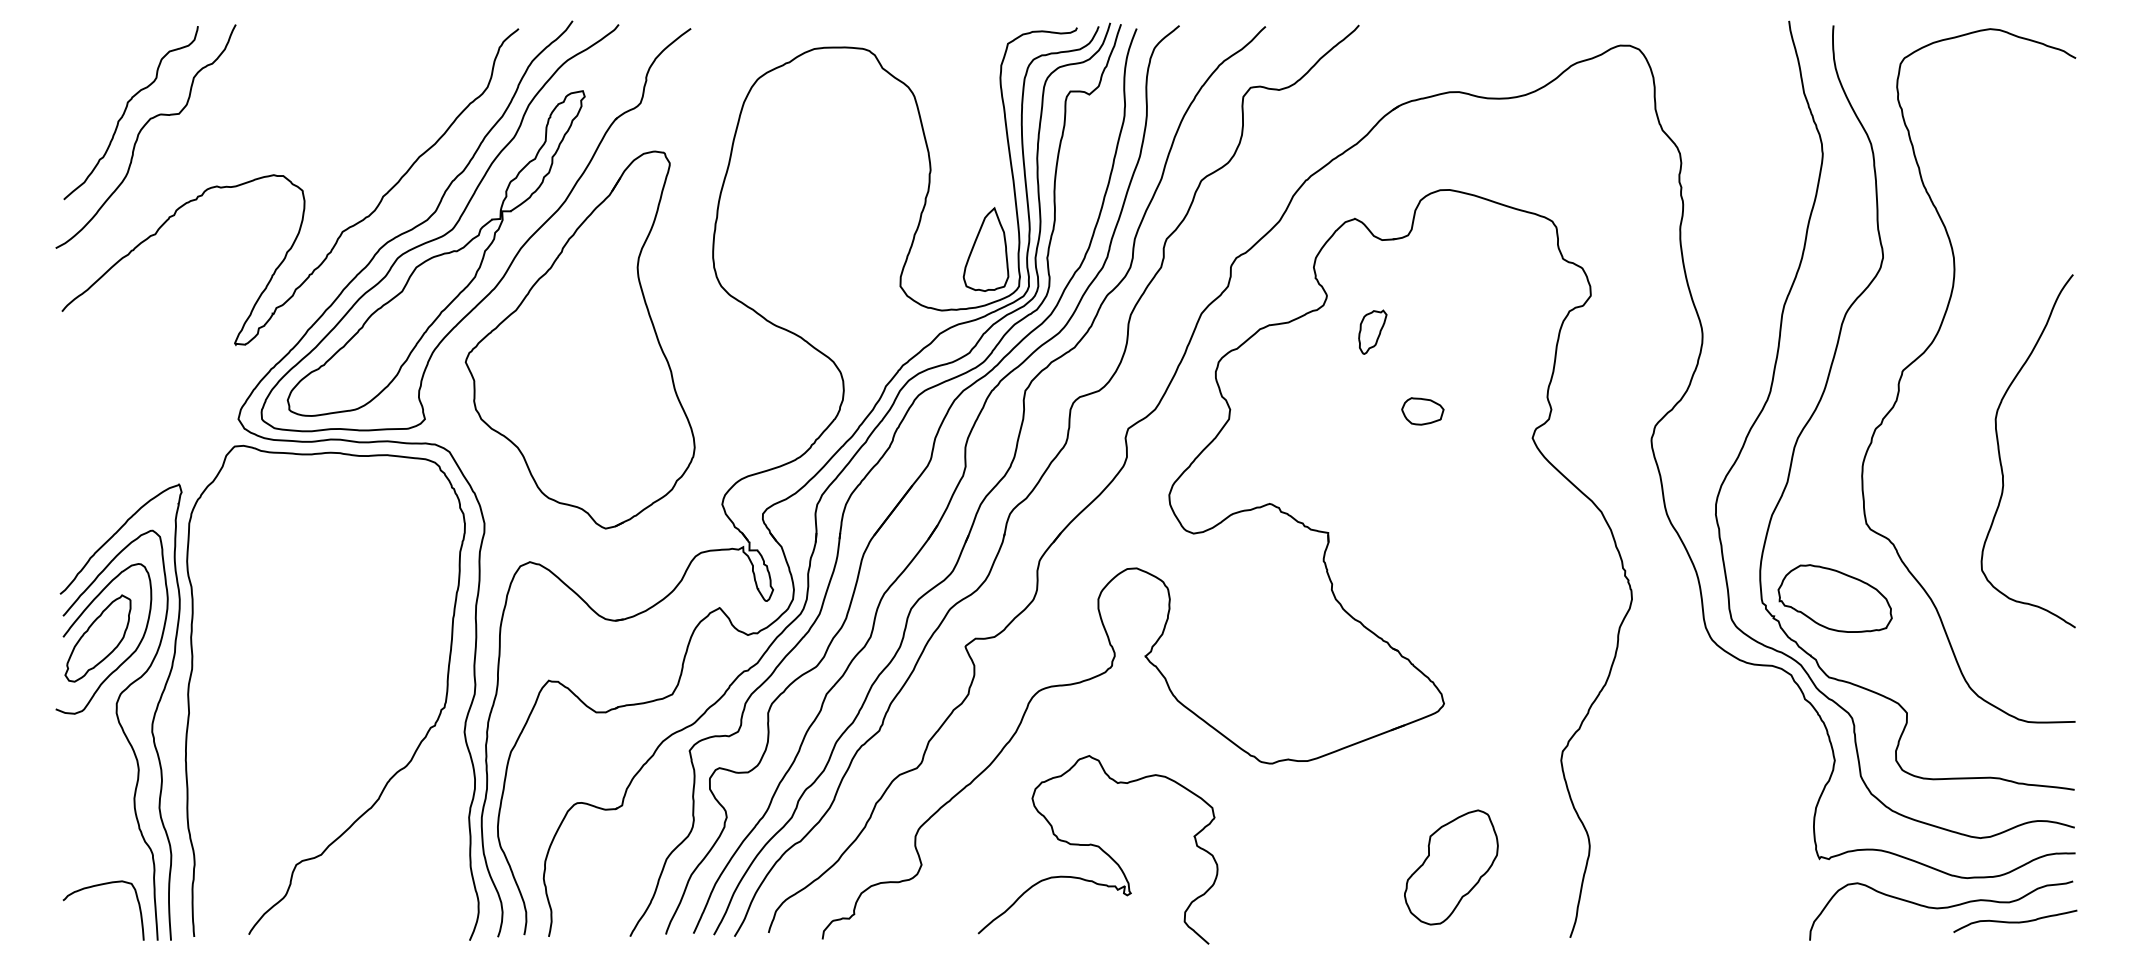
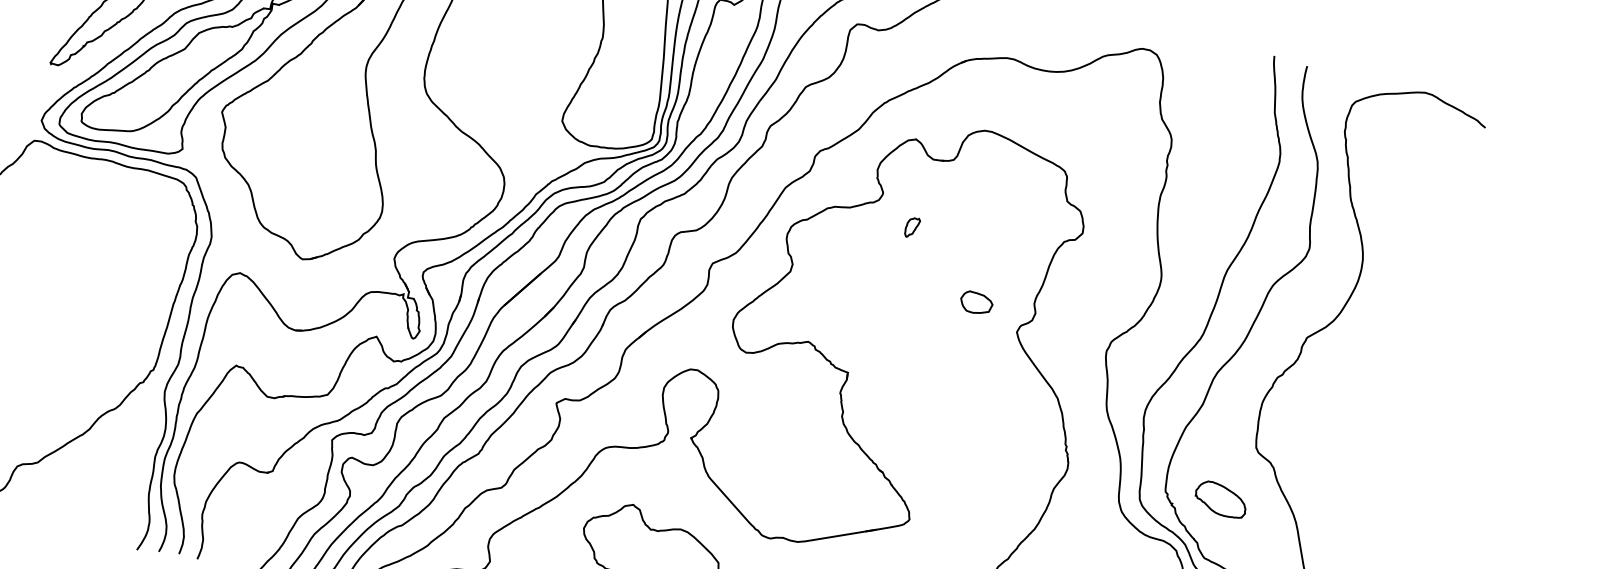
part: (985, 249) -> (632, 106), removed
part: (1372, 331) -> (912, 227), size x0.6
part: (1422, 411) -> (976, 303), moved
curve: (2000, 453) -> (1368, 415), removed
part: (1834, 598) -> (1220, 499), size x0.6

